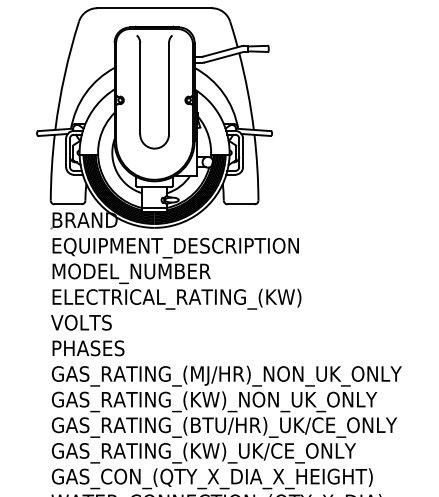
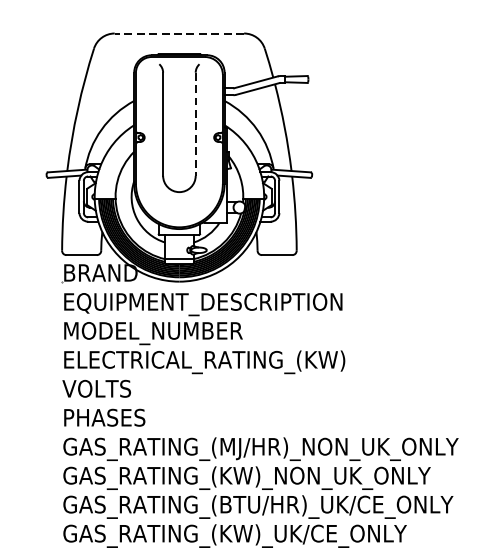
line: (154, 8) -> (179, 33), solid -> dashed
line: (169, 88) -> (196, 124), solid -> dashed

